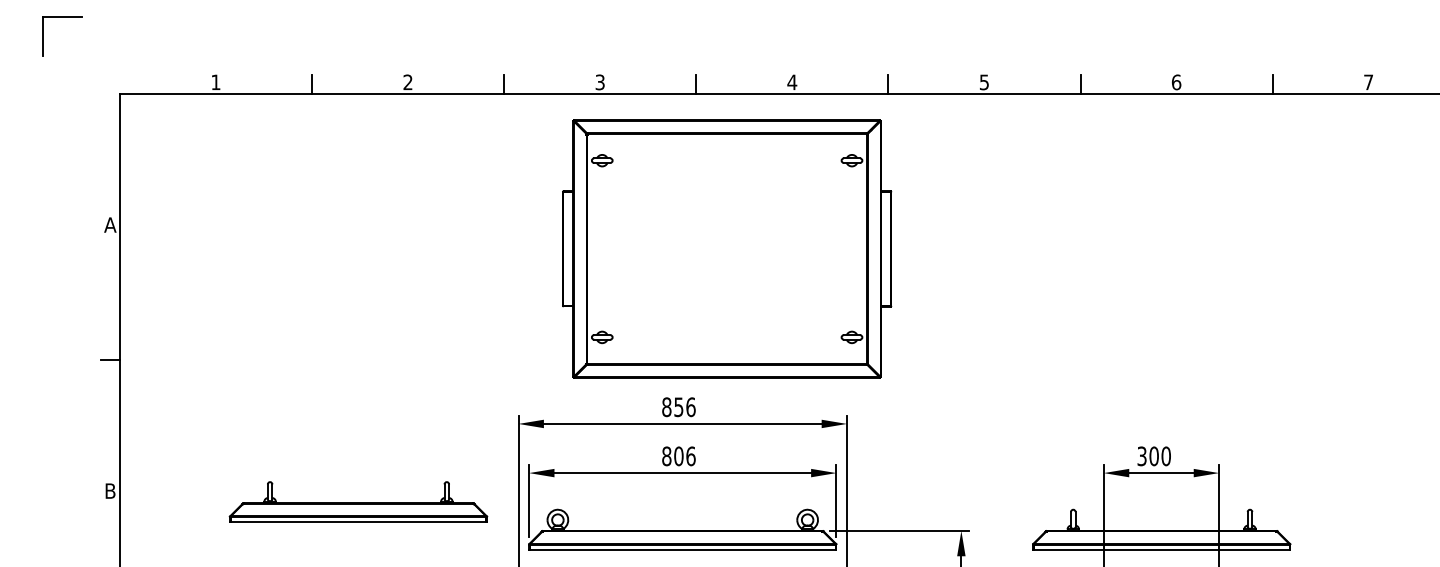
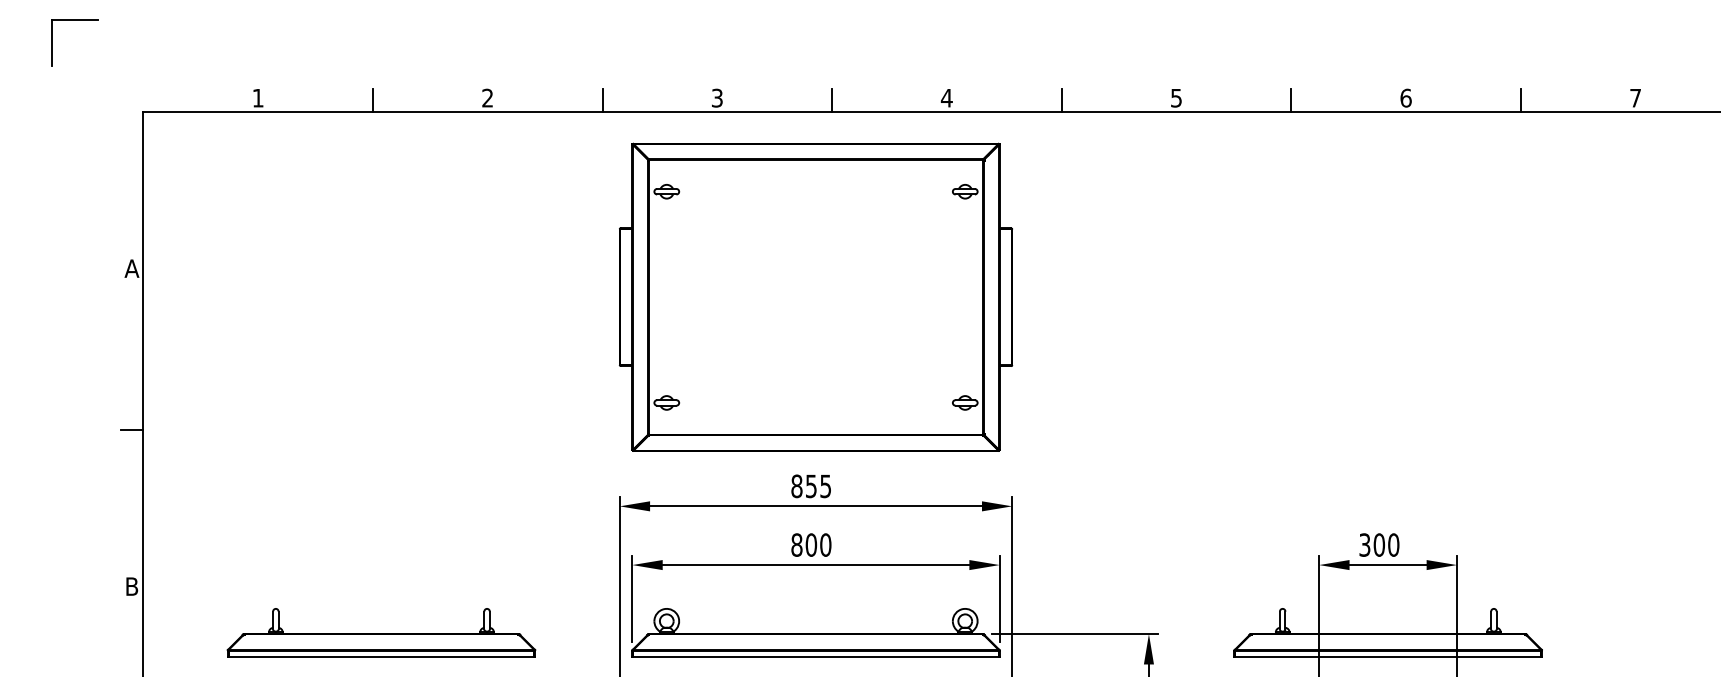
part: (726, 248) -> (815, 296), moved
text: (690, 407) -> (825, 486), 856 -> 855
text: (690, 455) -> (825, 544), 806 -> 800
part: (358, 501) -> (381, 632), moved

